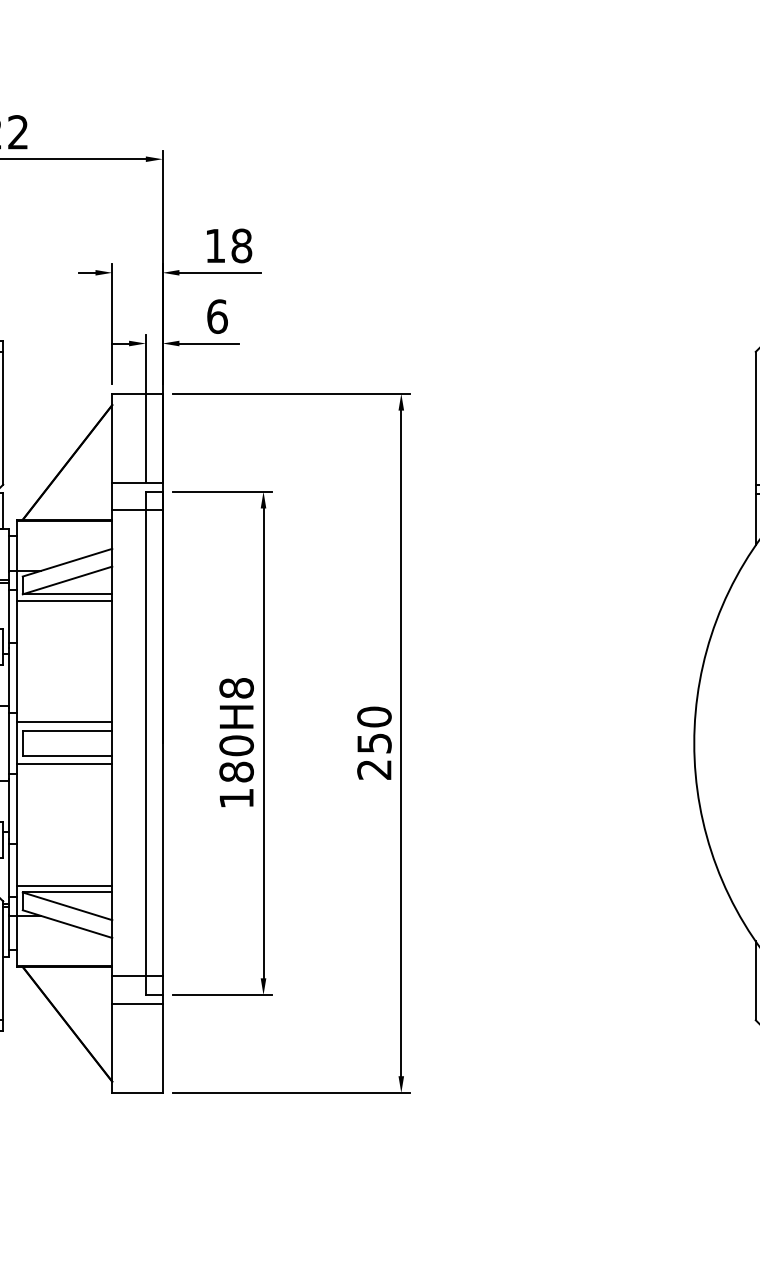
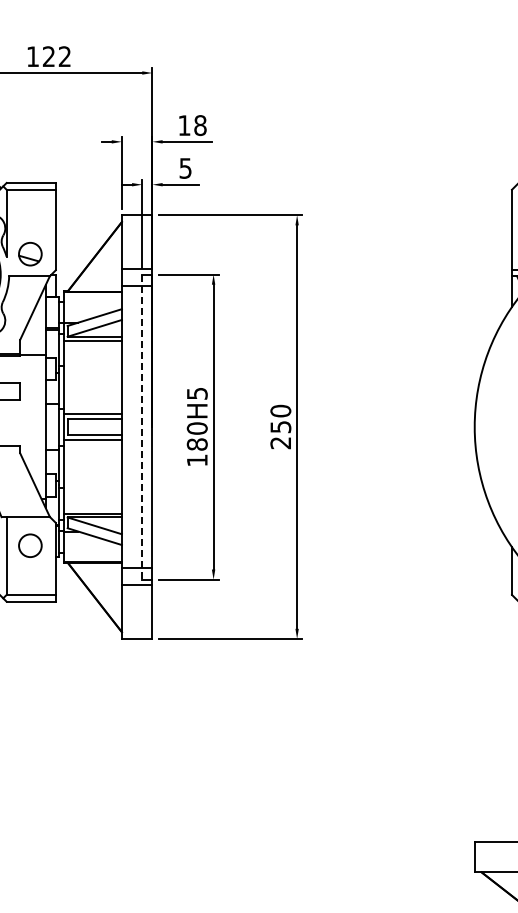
text: (217, 316) -> (185, 168), 6 -> 5
text: (235, 687) -> (196, 393), 180H8 -> 180H5
line: (146, 744) -> (142, 427), solid -> dashed

